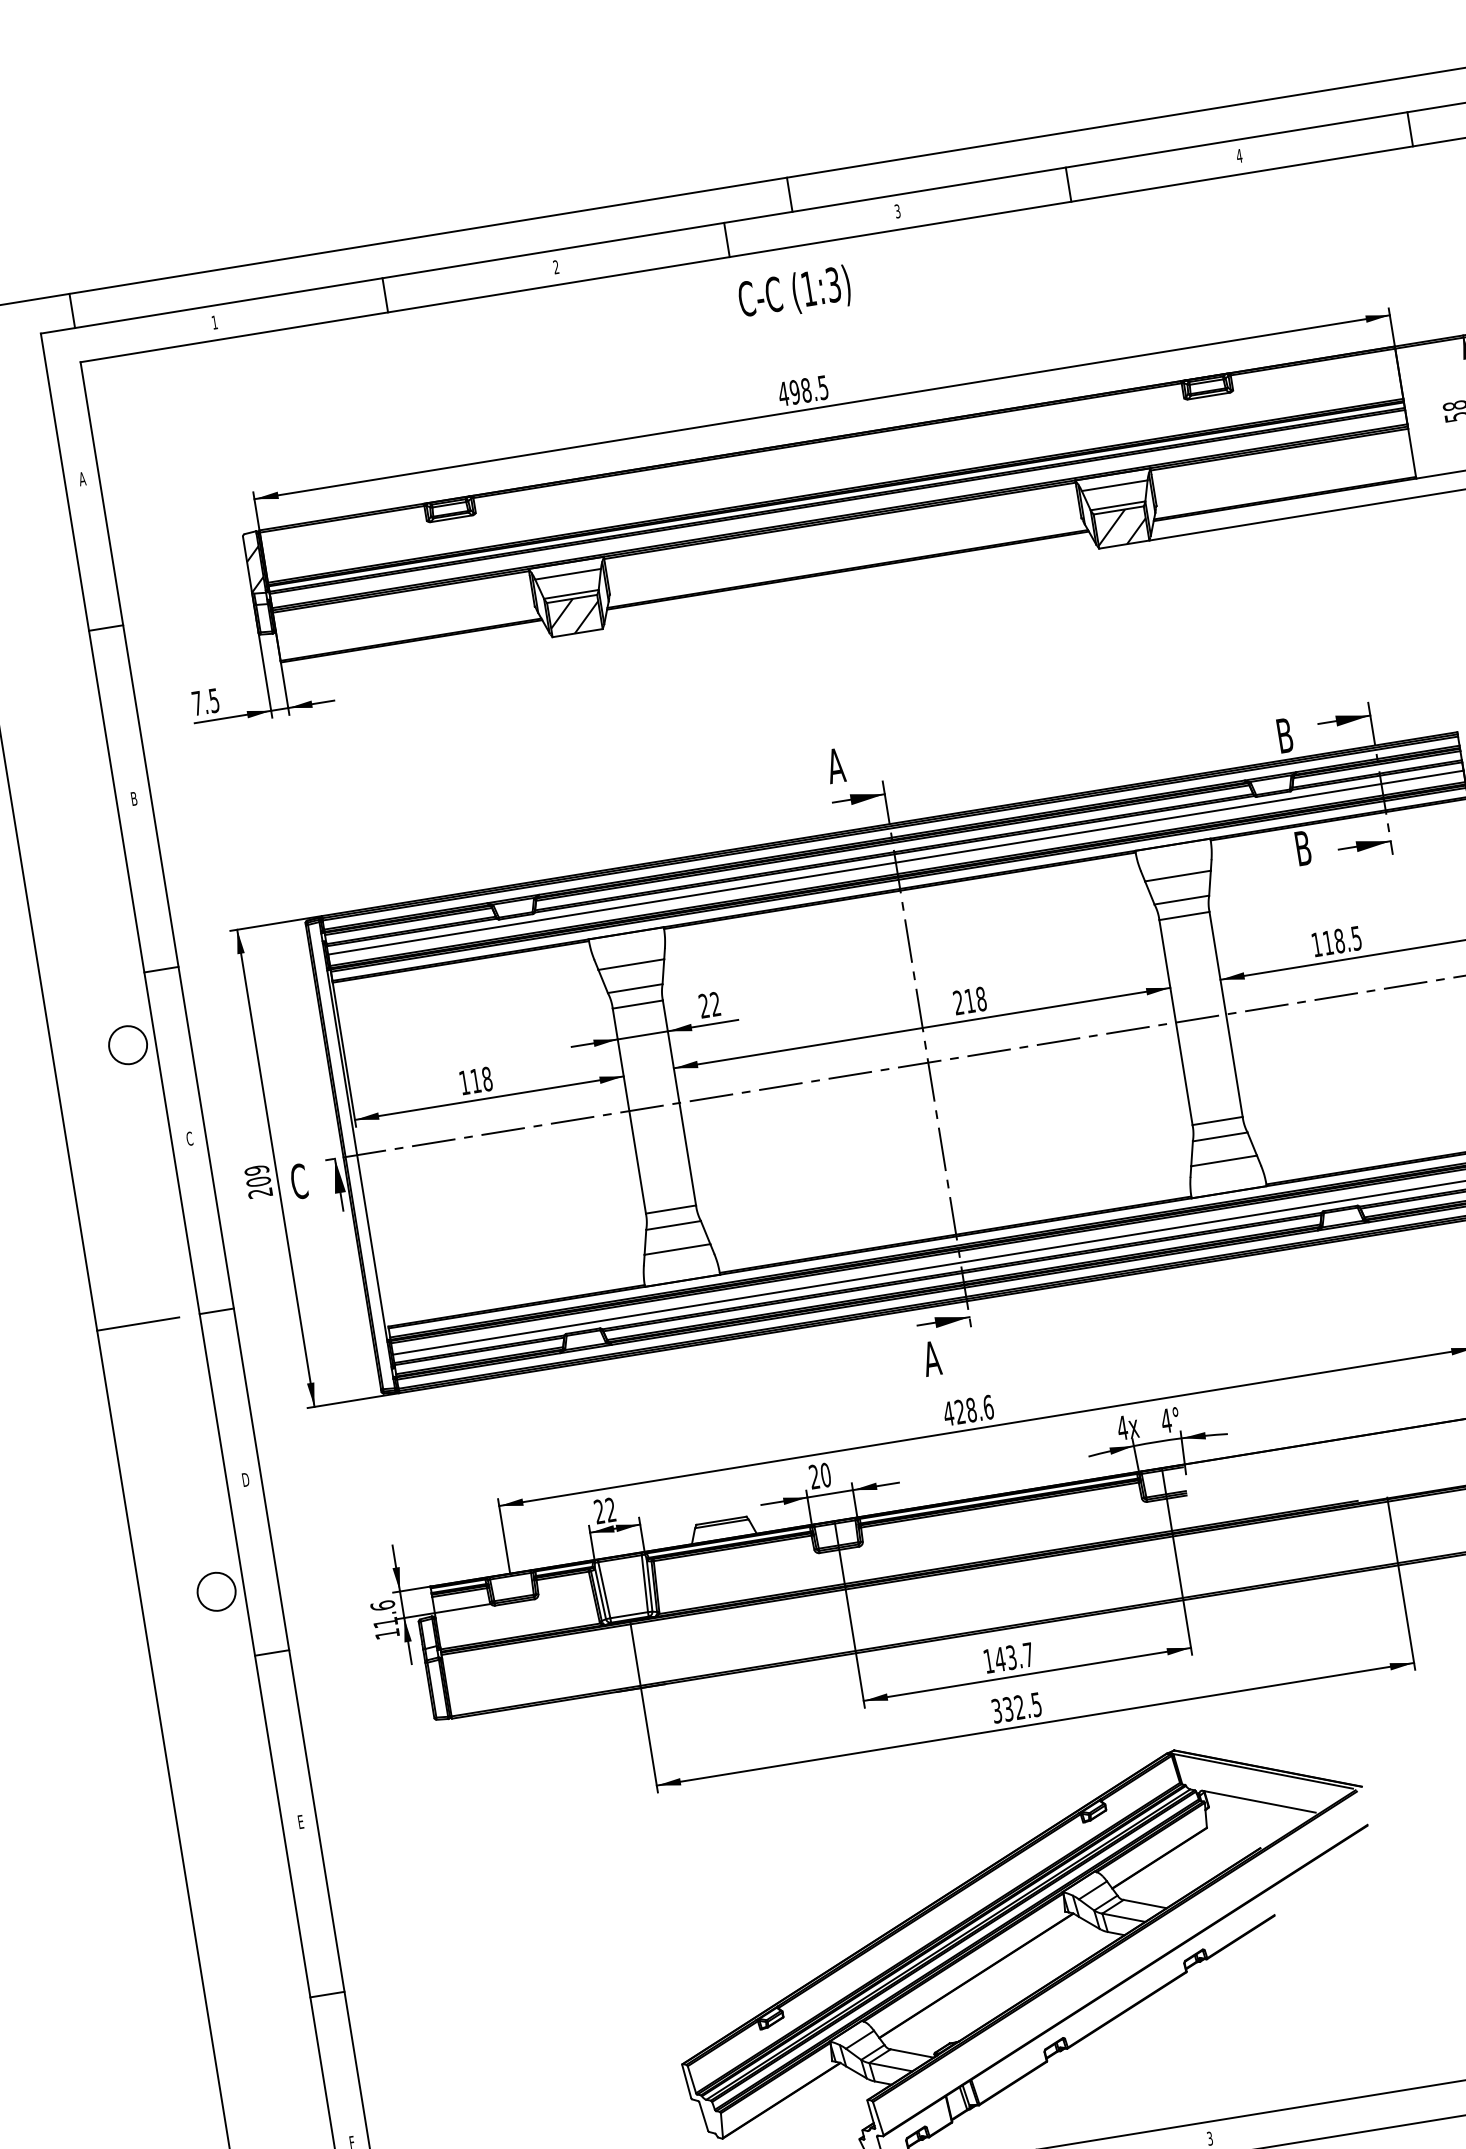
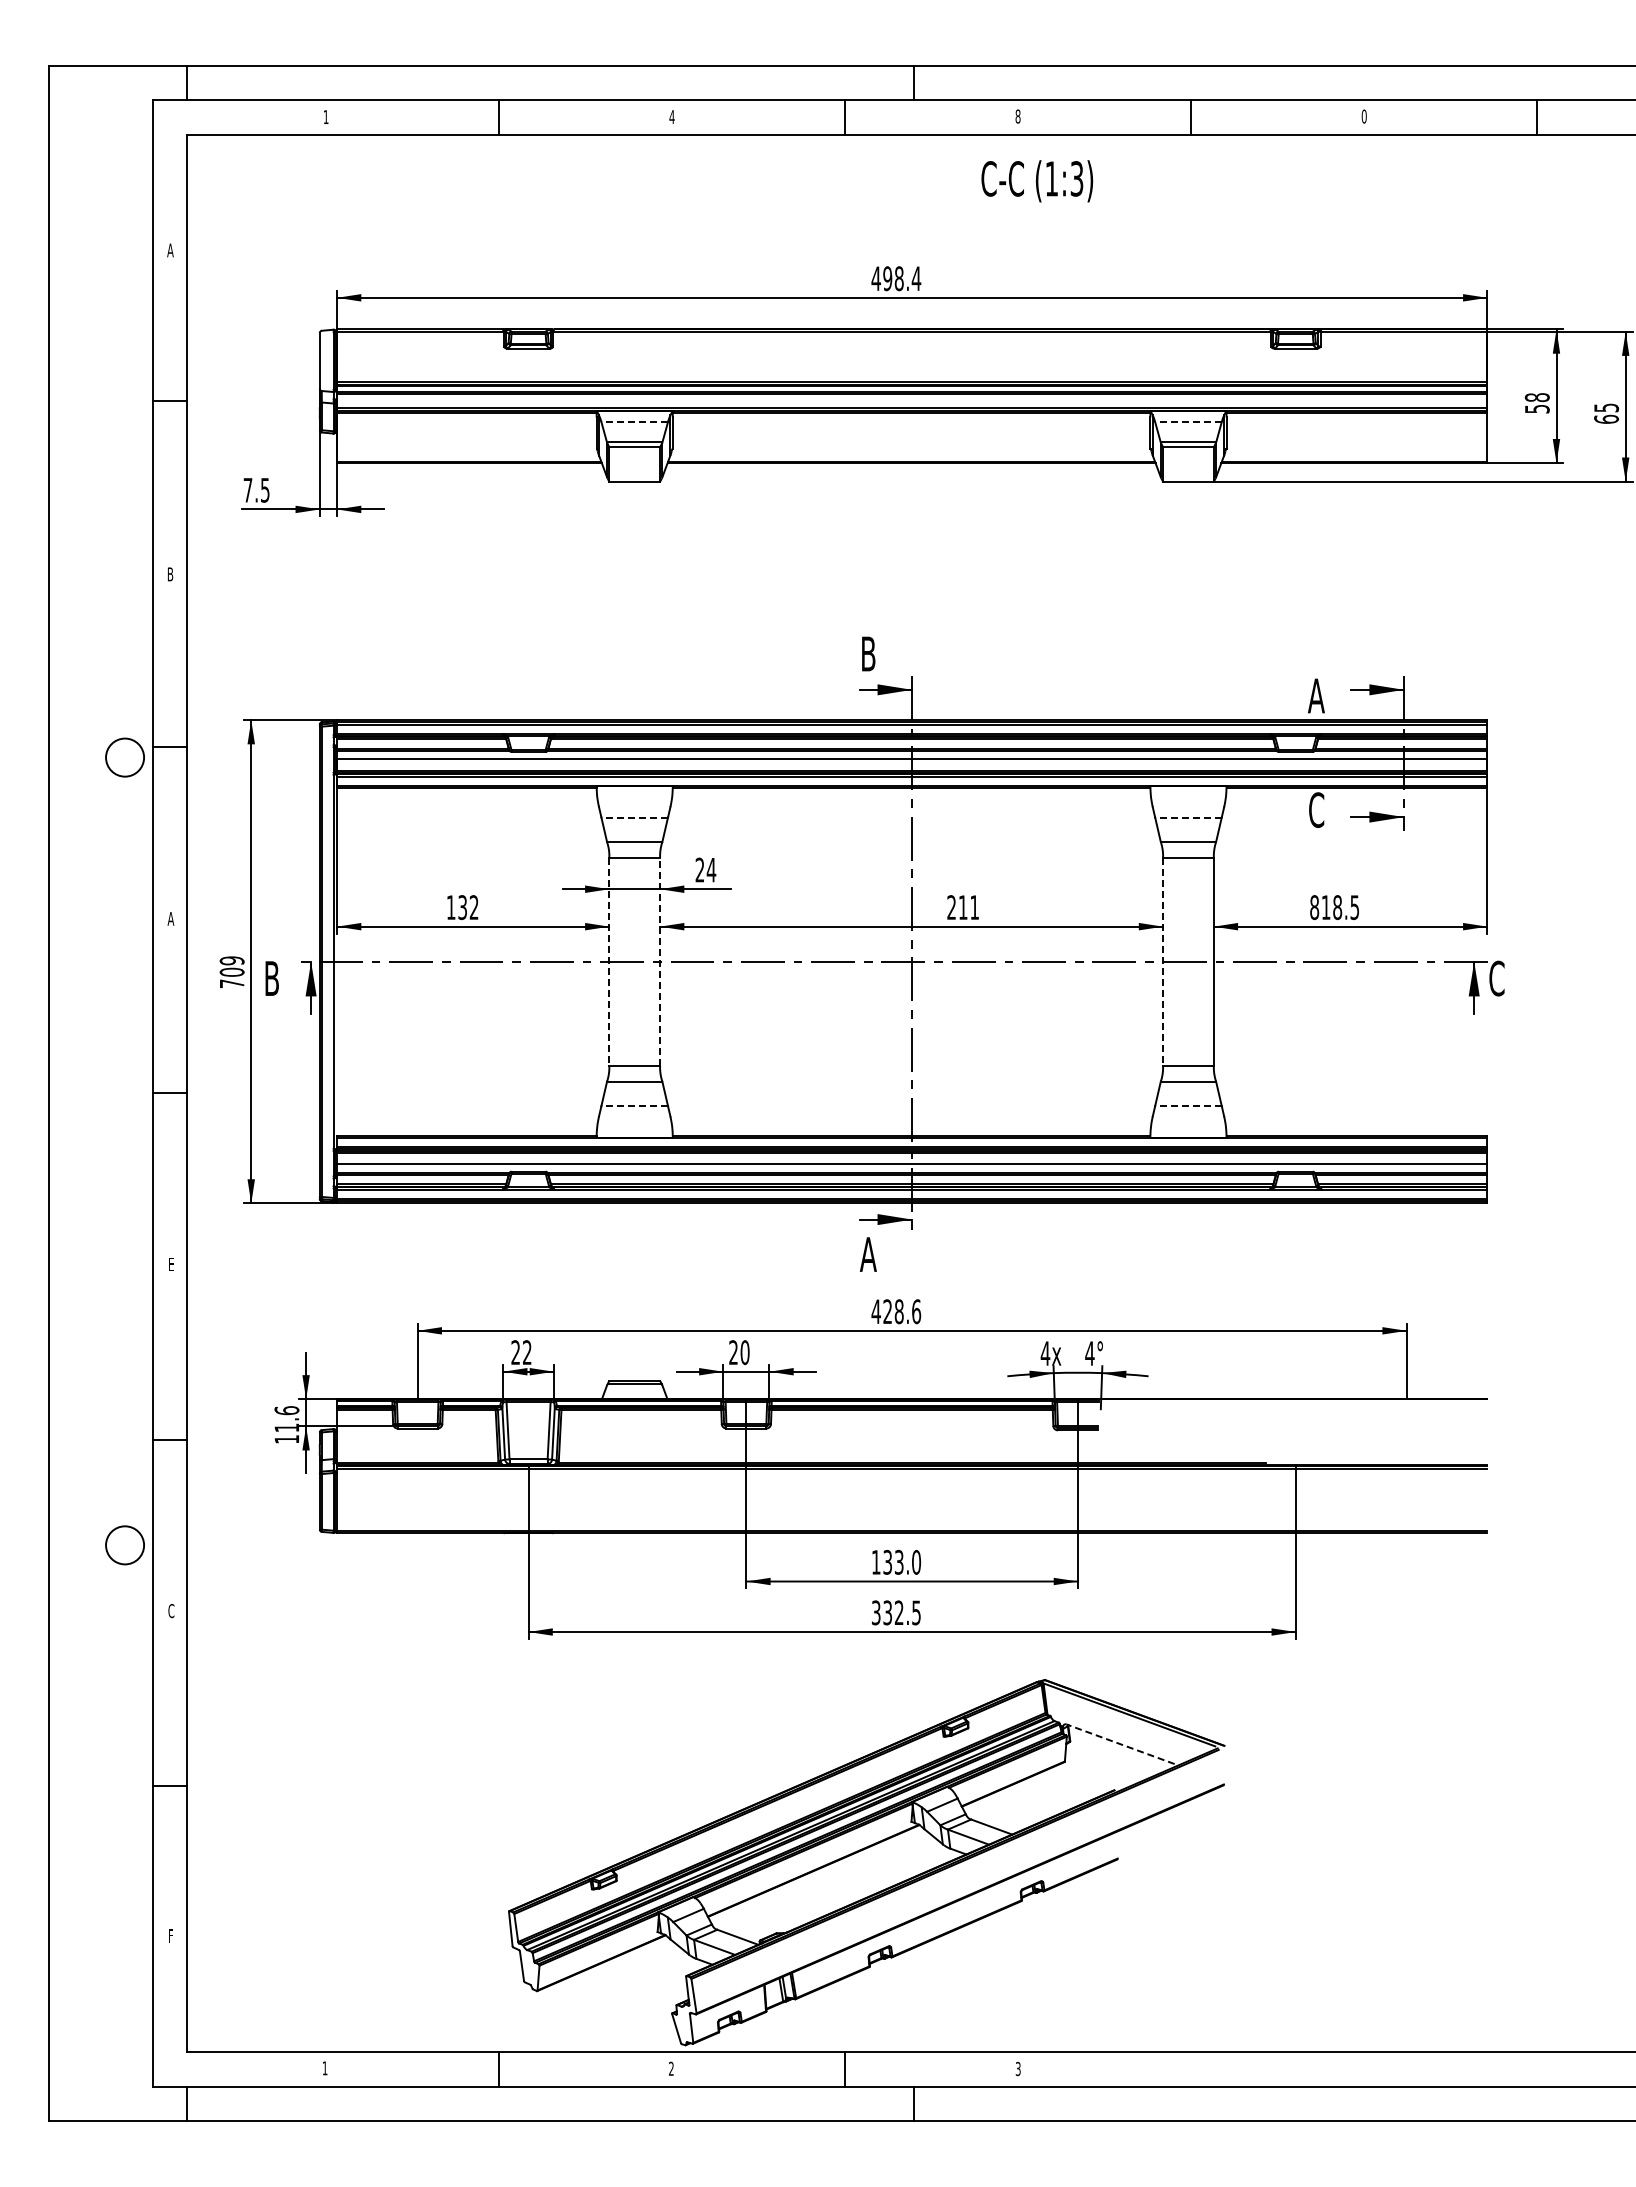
text: (1238, 156) -> (1363, 116), 4 -> 0
text: (897, 211) -> (1017, 116), 3 -> 8
text: (555, 266) -> (671, 116), 2 -> 4
text: (794, 293) -> (1037, 181), moved
text: (823, 387) -> (916, 278), 498.5 -> 498.4
line: (1113, 486) -> (1187, 422), solid -> dashed
hatch: (1121, 527) -> (1188, 464), removed
hatch: (254, 568) -> (326, 366), removed
line: (567, 574) -> (634, 422), solid -> dashed
hatch: (574, 616) -> (634, 464), removed
text: (1284, 735) -> (1316, 695), B -> A
text: (835, 765) -> (868, 653), A -> B
text: (1303, 847) -> (1316, 809), B -> C
line: (1177, 876) -> (1187, 817), solid -> dashed
text: (1316, 944) -> (1314, 907), 118.5 -> 818.5
line: (631, 964) -> (634, 817), solid -> dashed
text: (981, 999) -> (974, 907), 218 -> 211
text: (715, 1003) -> (711, 869), 22 -> 24
line: (1176, 1022) -> (1163, 961), solid -> dashed
circle: (127, 1045) -> (124, 757), moved
text: (481, 1080) -> (468, 907), 118 -> 132
line: (679, 1102) -> (660, 961), solid -> dashed
line: (629, 1110) -> (609, 961), solid -> dashed
text: (189, 1138) -> (170, 918), C -> A
line: (1223, 1161) -> (1187, 1106), solid -> dashed
text: (298, 1181) -> (271, 978), C -> B
text: (259, 1192) -> (231, 983), 209 -> 709
line: (677, 1249) -> (634, 1106), solid -> dashed
line: (137, 1324) -> (89, 1093), removed
text: (245, 1479) -> (171, 1264), D -> E
circle: (216, 1592) -> (124, 1545), moved
text: (1014, 1656) -> (902, 1561), 143.7 -> 133.0
line: (1259, 1801) -> (1120, 1744), solid -> dashed
text: (301, 1822) -> (171, 1611), E -> C

